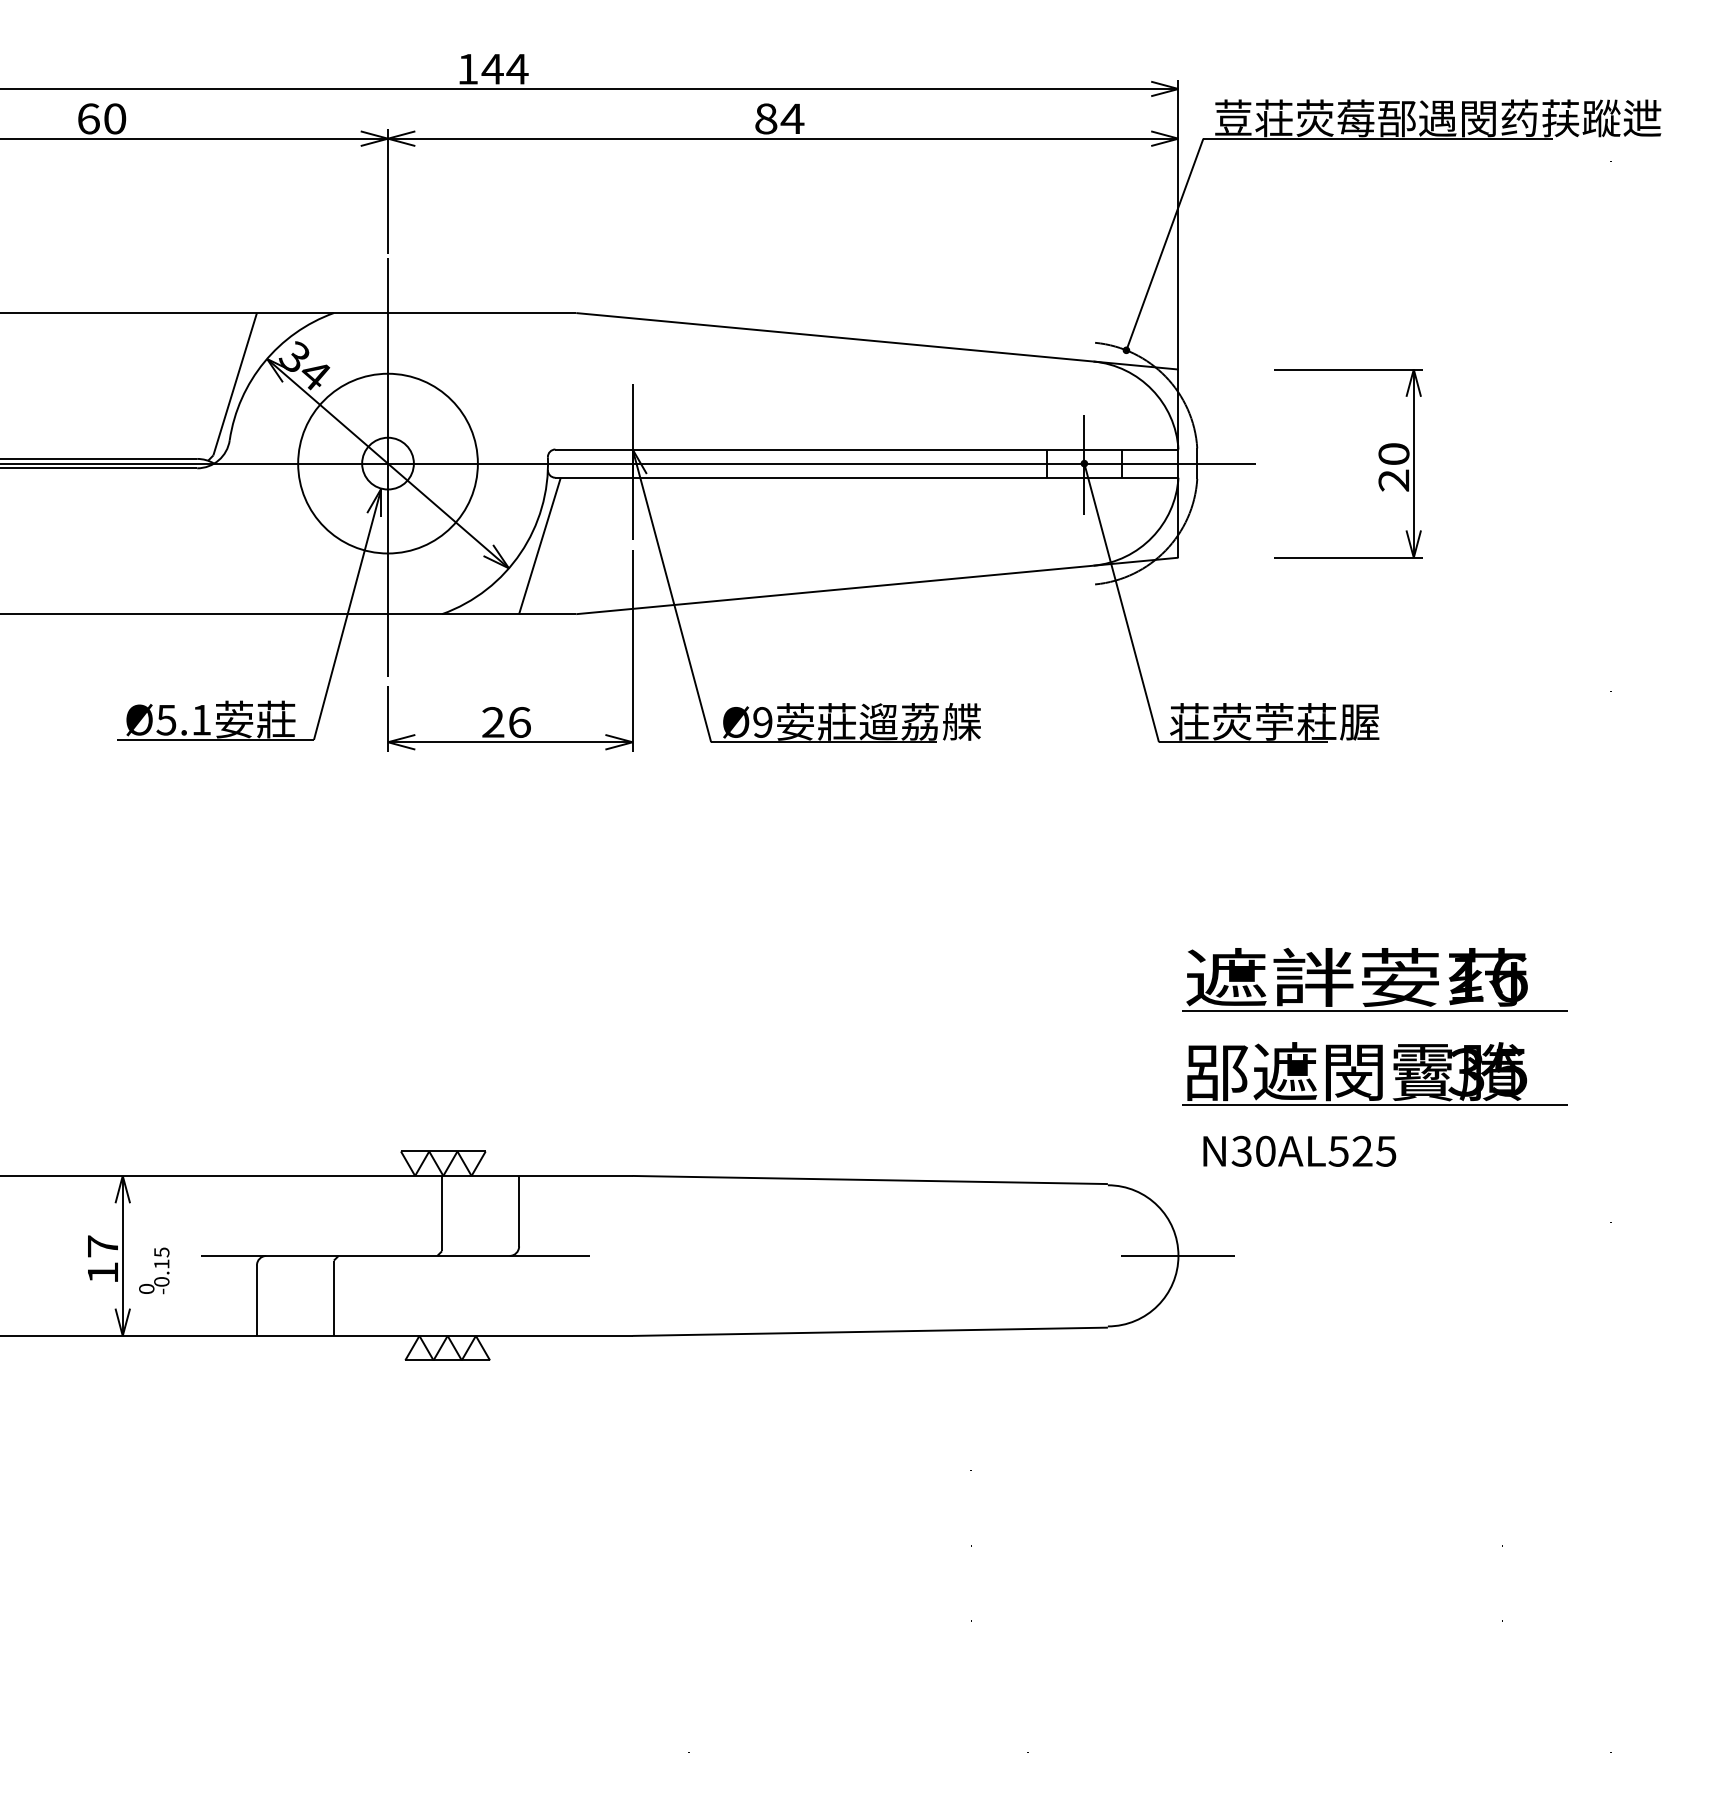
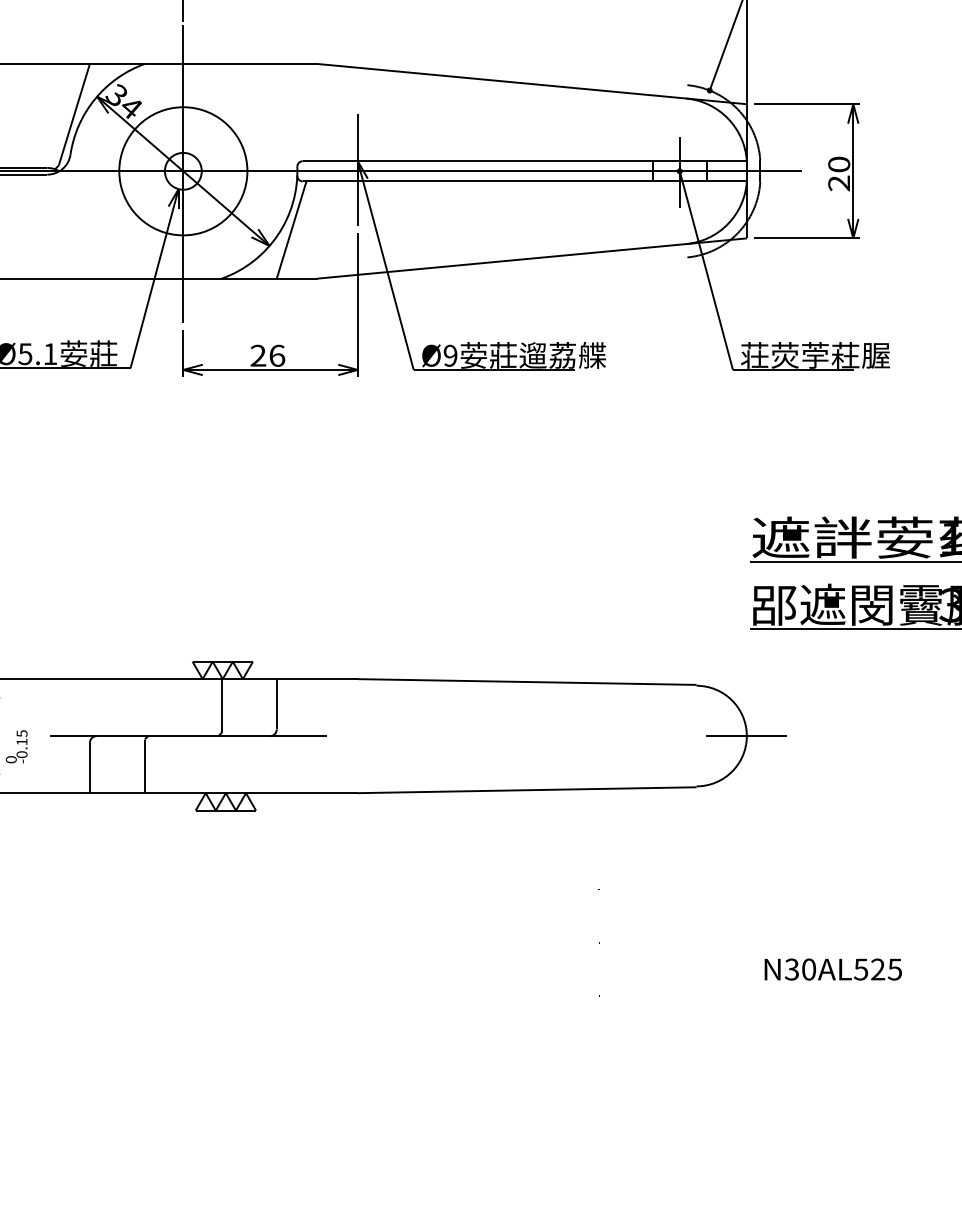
part: (1378, 456) -> (828, 166), moved
text: (1299, 1150) -> (833, 968), moved

